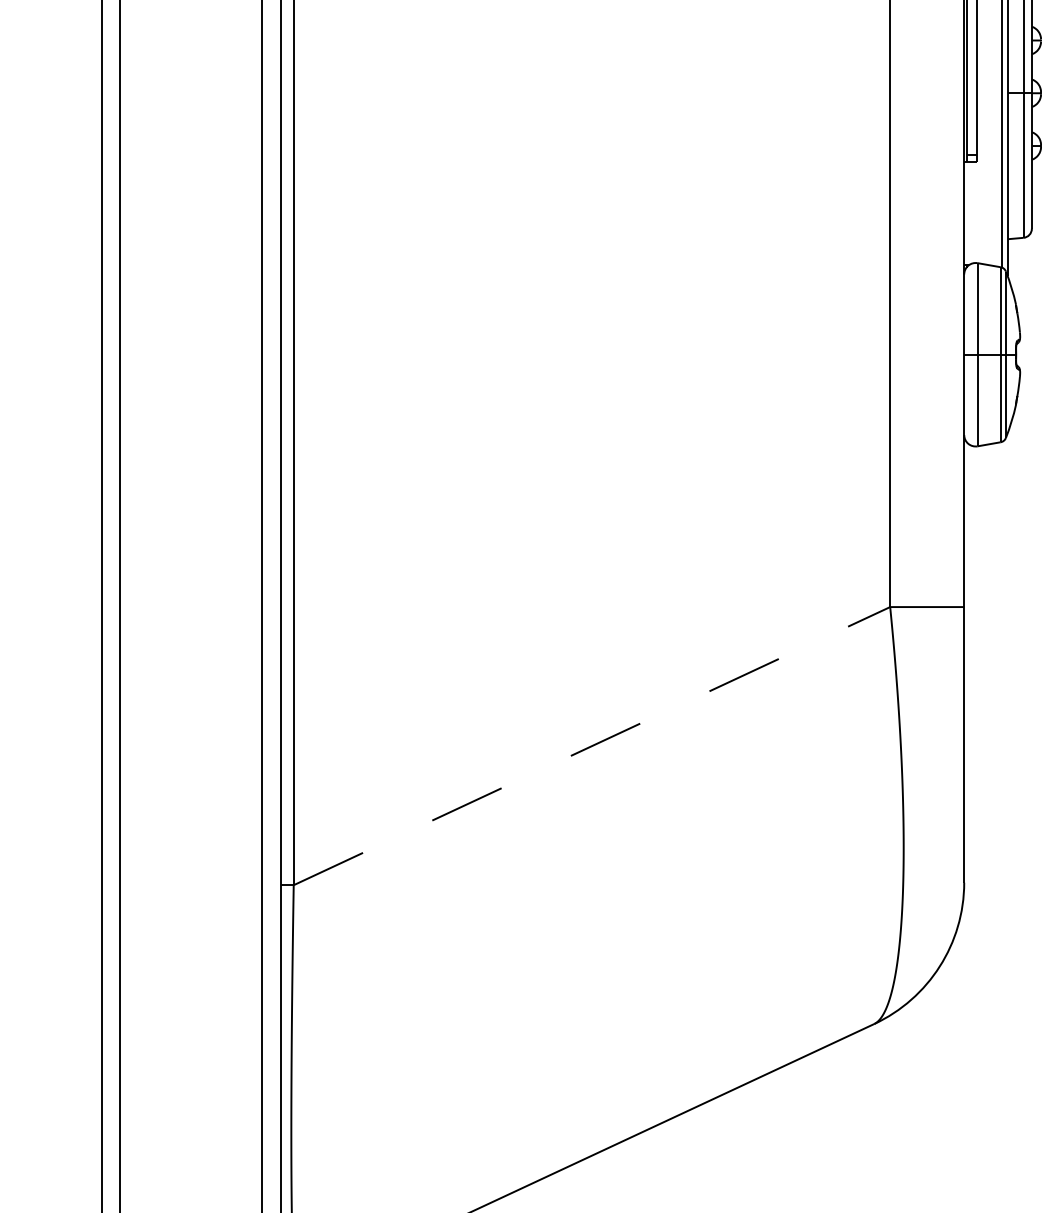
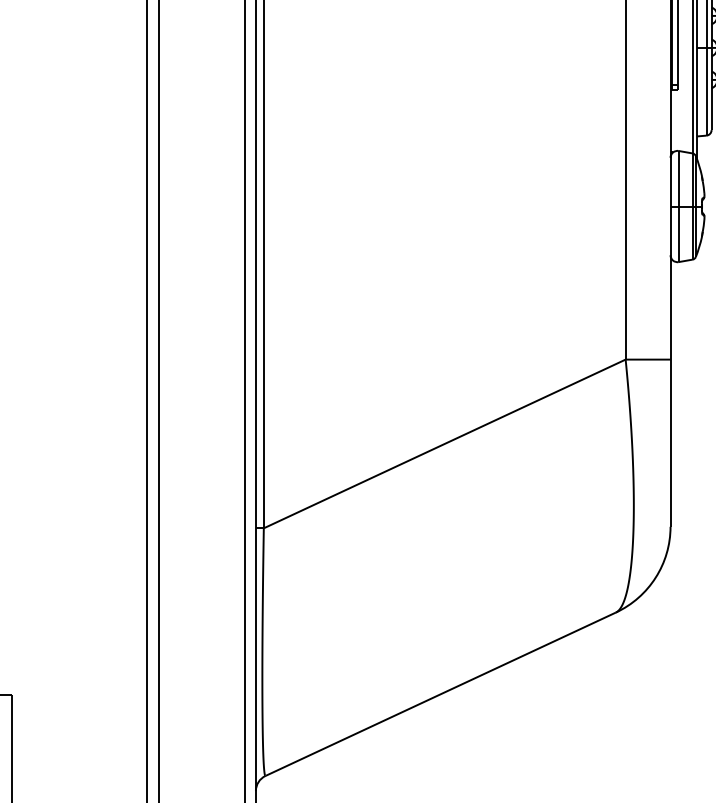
line: (591, 745) -> (444, 443), dashed -> solid

